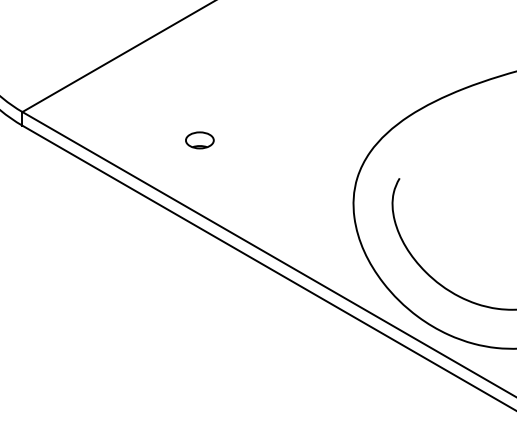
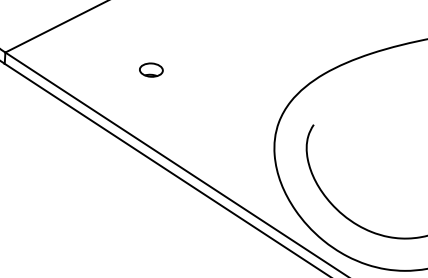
part: (199, 140) -> (151, 70), moved

